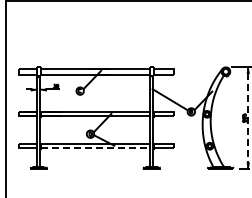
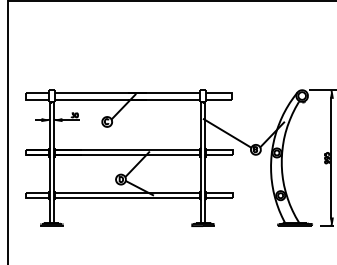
line: (247, 118) -> (331, 158), dashed -> solid
line: (95, 148) -> (127, 198), dashed -> solid

